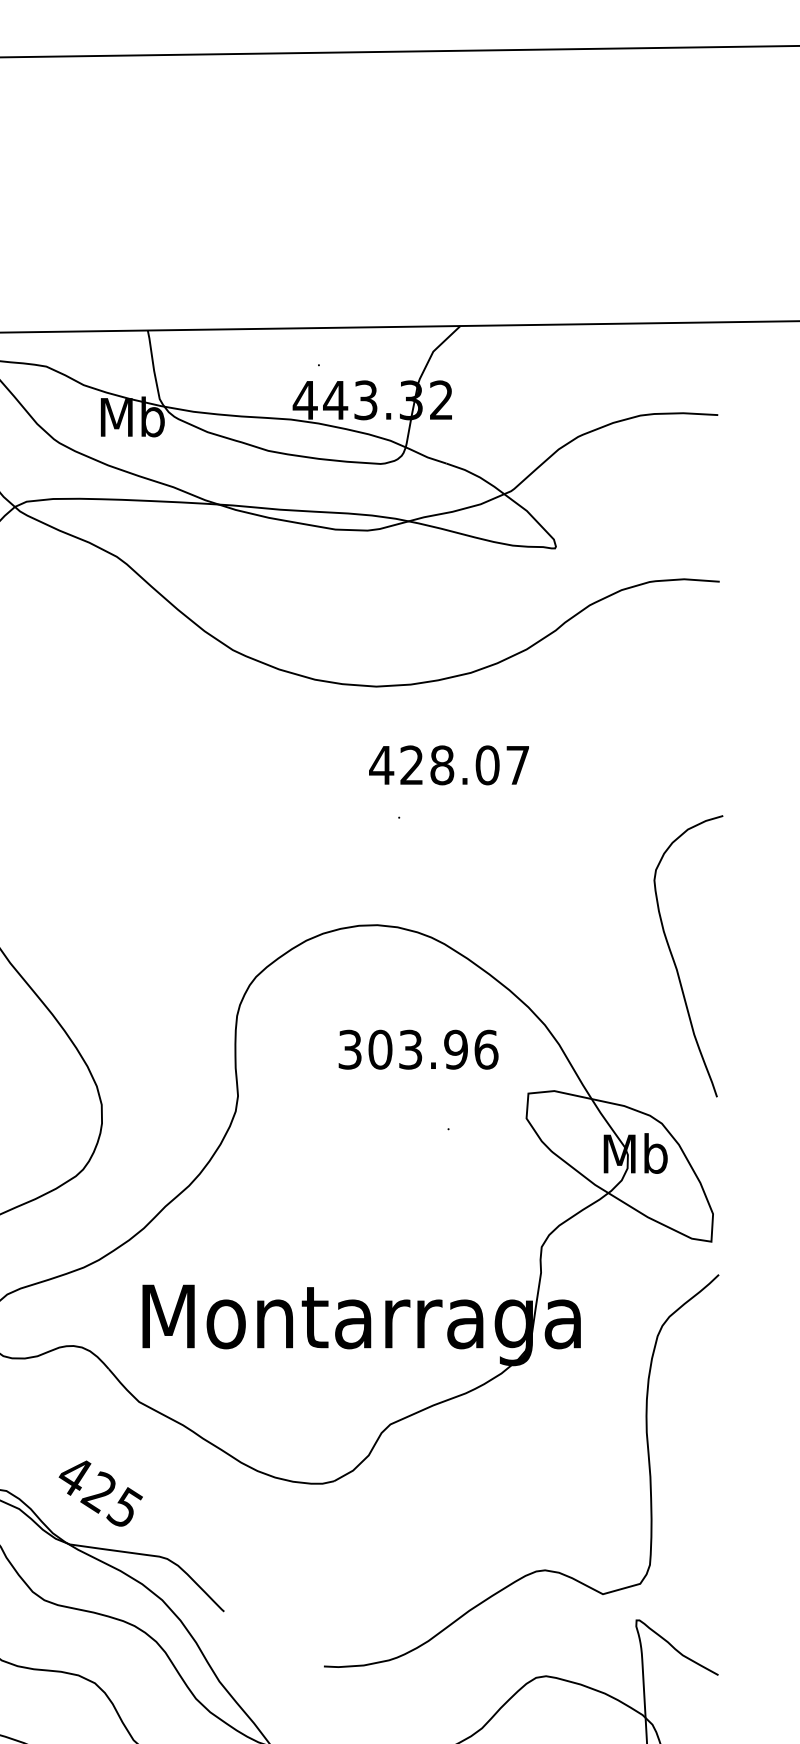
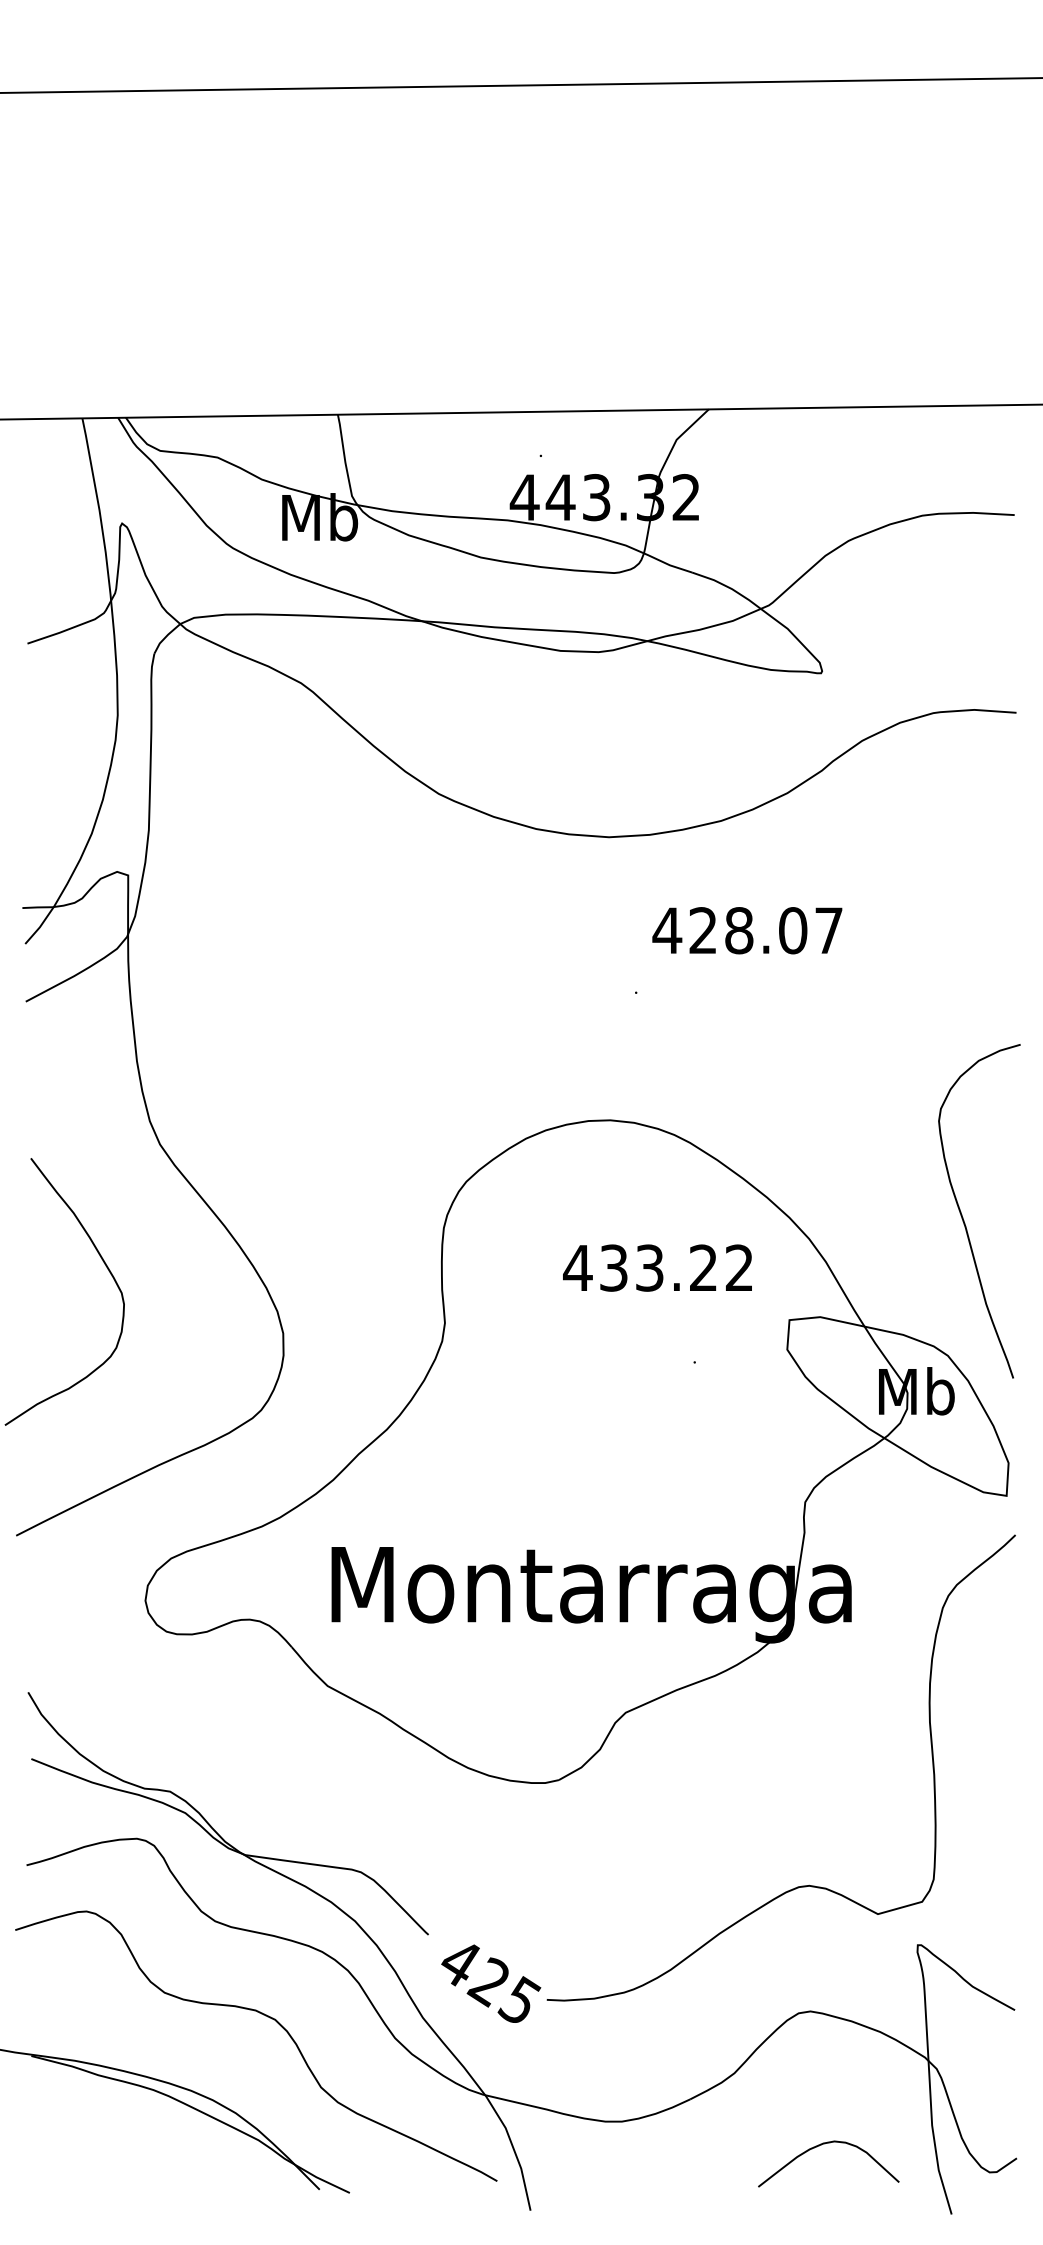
text: (449, 765) -> (747, 930), moved
curve: (675, 961) -> (963, 1217), moved
text: (418, 1049) -> (658, 1267), 303.96 -> 433.22
text: (101, 1493) -> (491, 1983), moved

